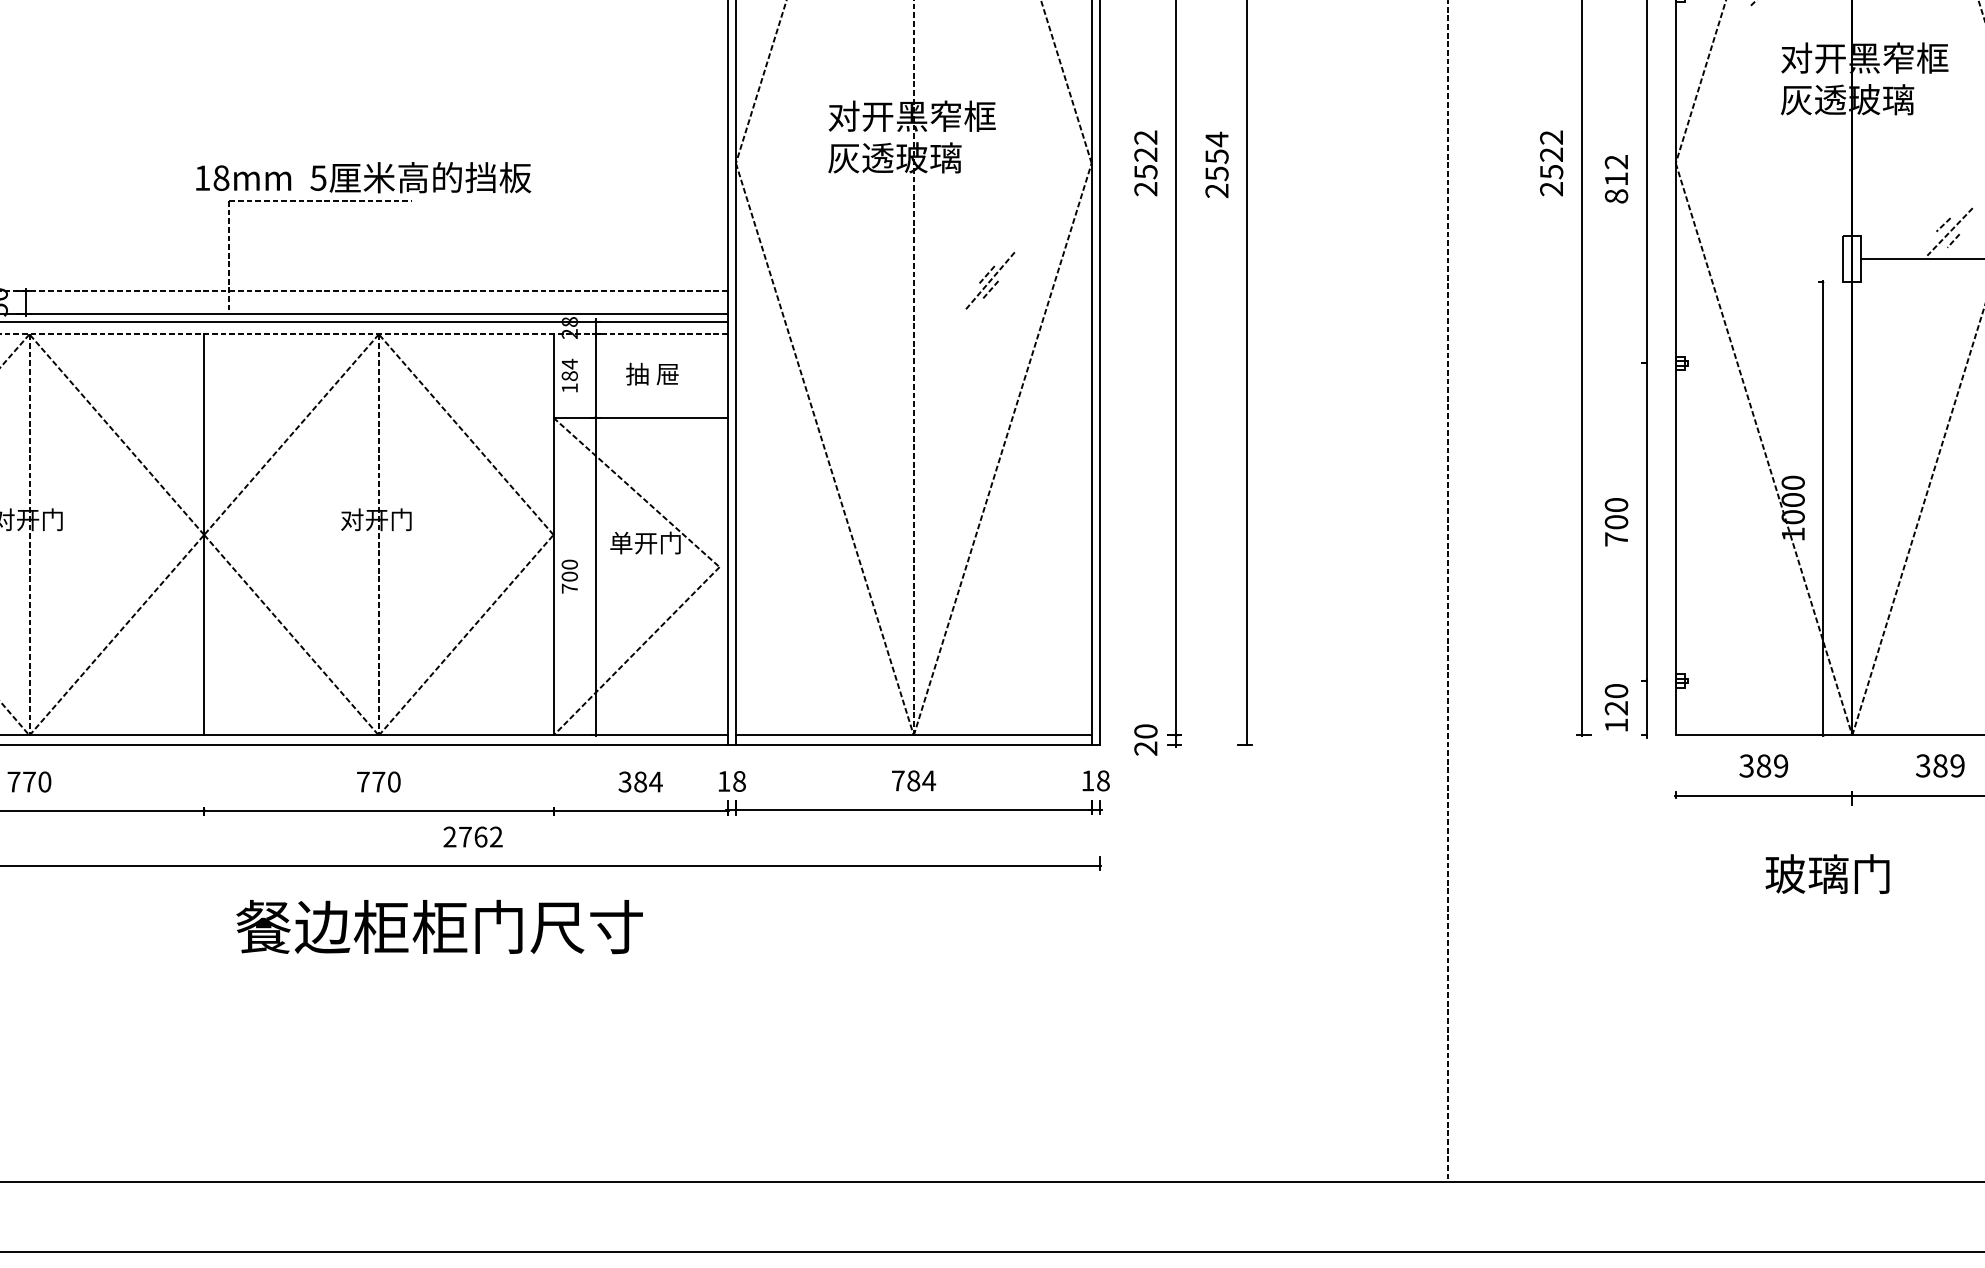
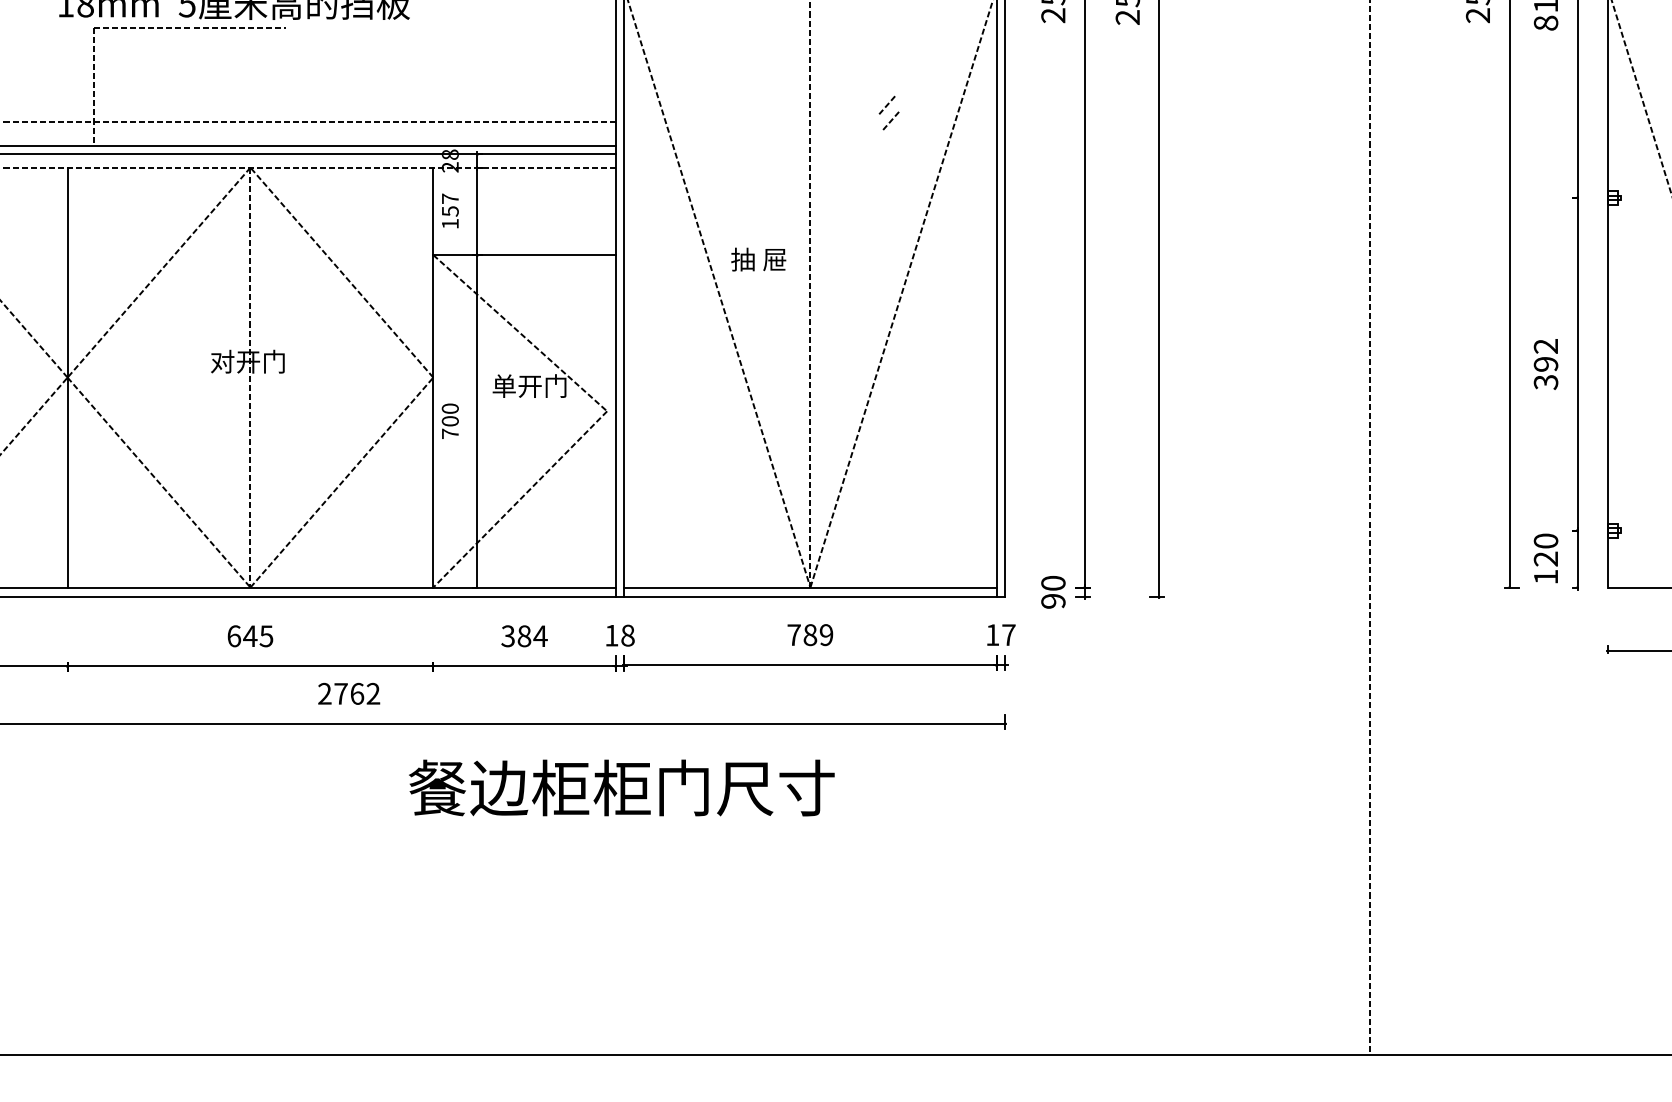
line: (989, 280) -> (889, 111), removed
text: (569, 369) -> (450, 204), 184 -> 157
text: (652, 373) -> (758, 258), moved
text: (1616, 522) -> (1546, 364), 700 -> 392
text: (1145, 748) -> (1052, 601), 20 -> 90
text: (929, 780) -> (826, 634), 784 -> 789
text: (1103, 780) -> (1009, 634), 18 -> 17
text: (378, 781) -> (250, 635), 770 -> 645
text: (439, 926) -> (621, 787), moved

